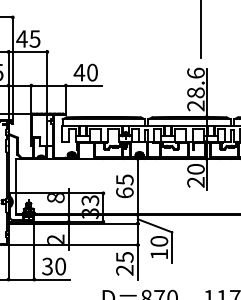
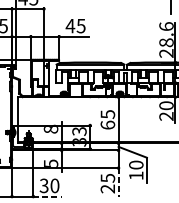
text: (91, 72) -> (80, 25), 40 -> 45
text: (55, 238) -> (50, 162), 2 -> 5
line: (137, 262) -> (118, 182), solid -> dashed
line: (52, 279) -> (48, 196), solid -> dashed

